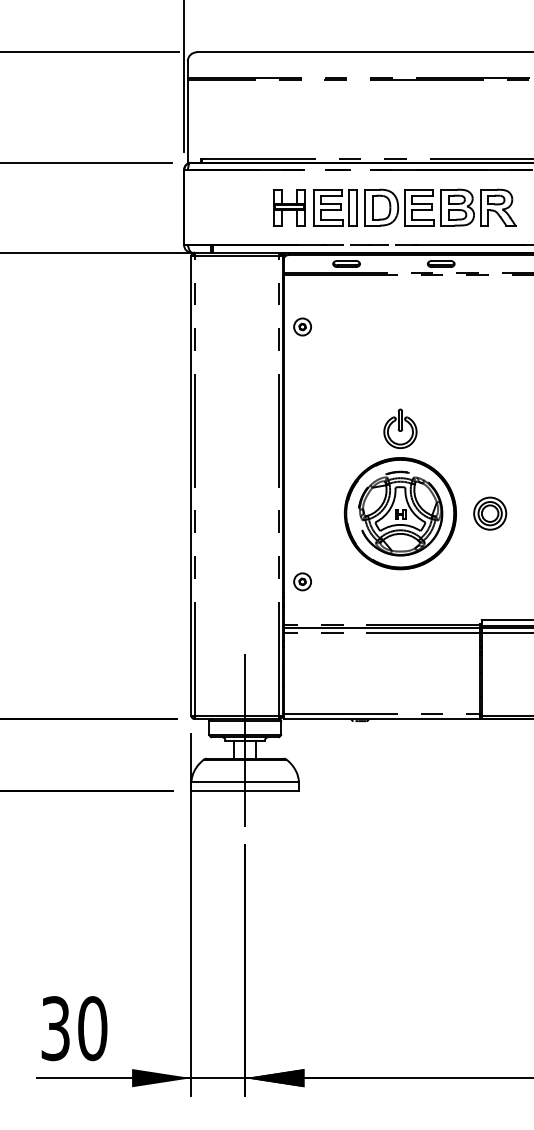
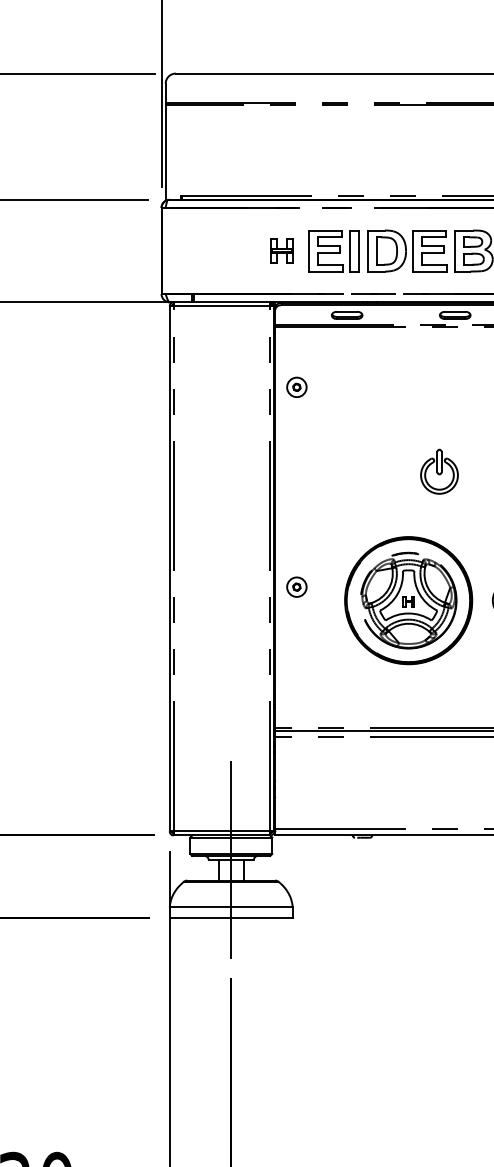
part: (289, 207) -> (281, 250), size x0.6
part: (400, 428) -> (439, 471), moved
part: (302, 581) -> (296, 586), moved

